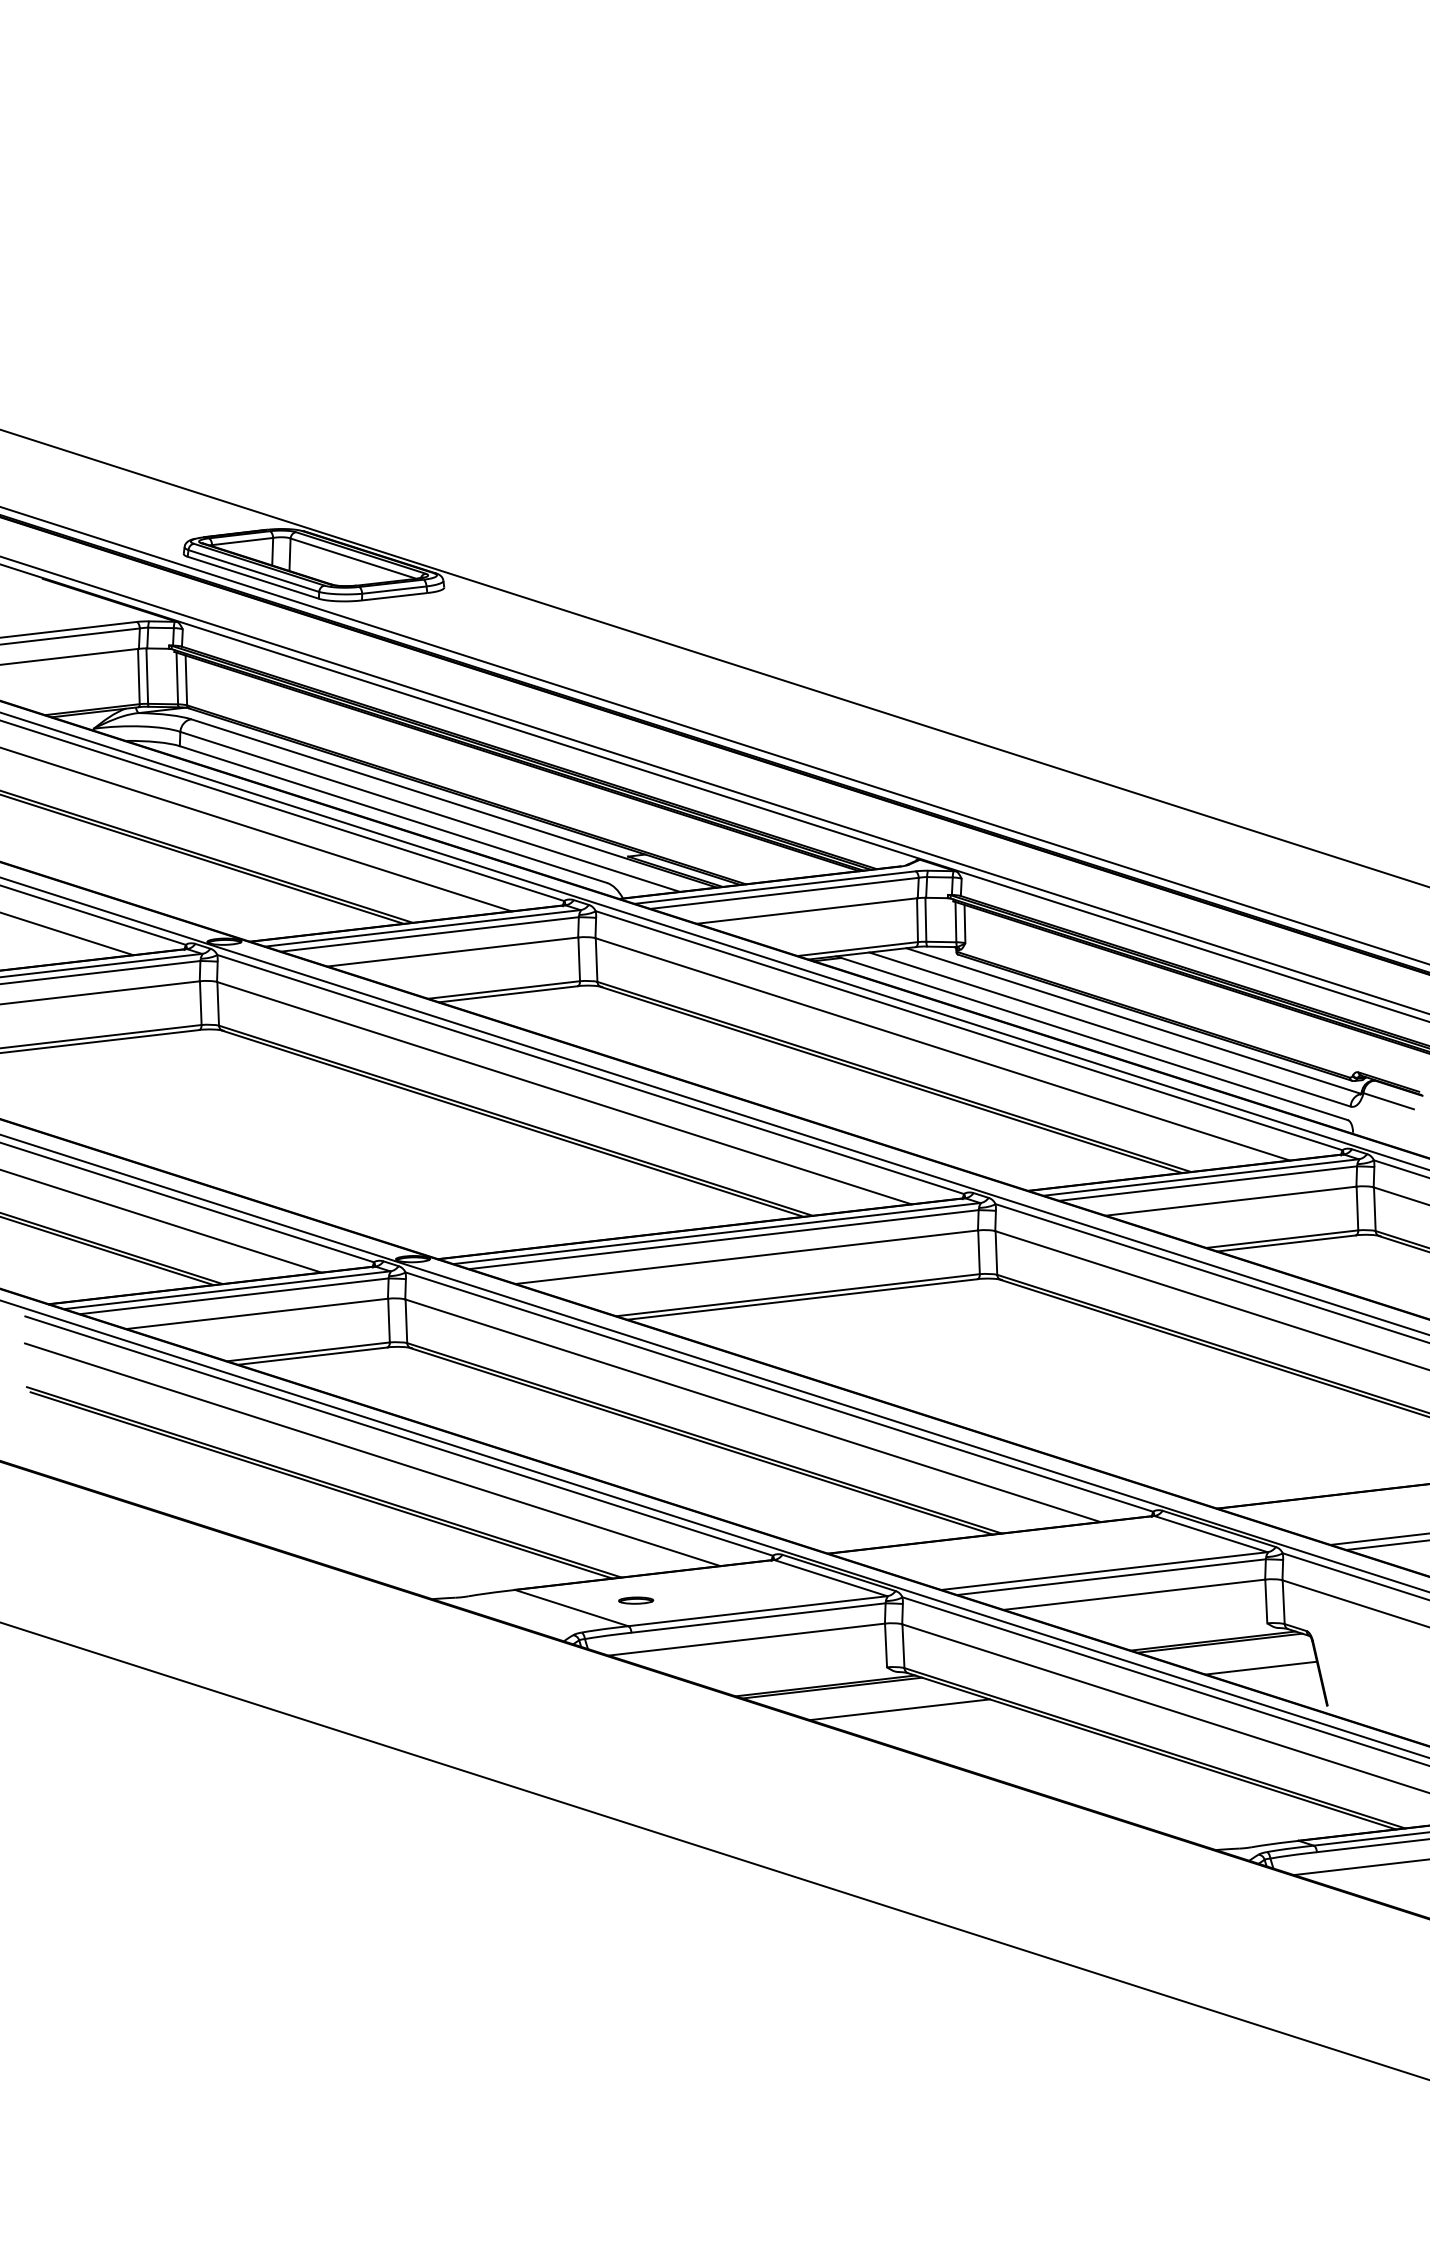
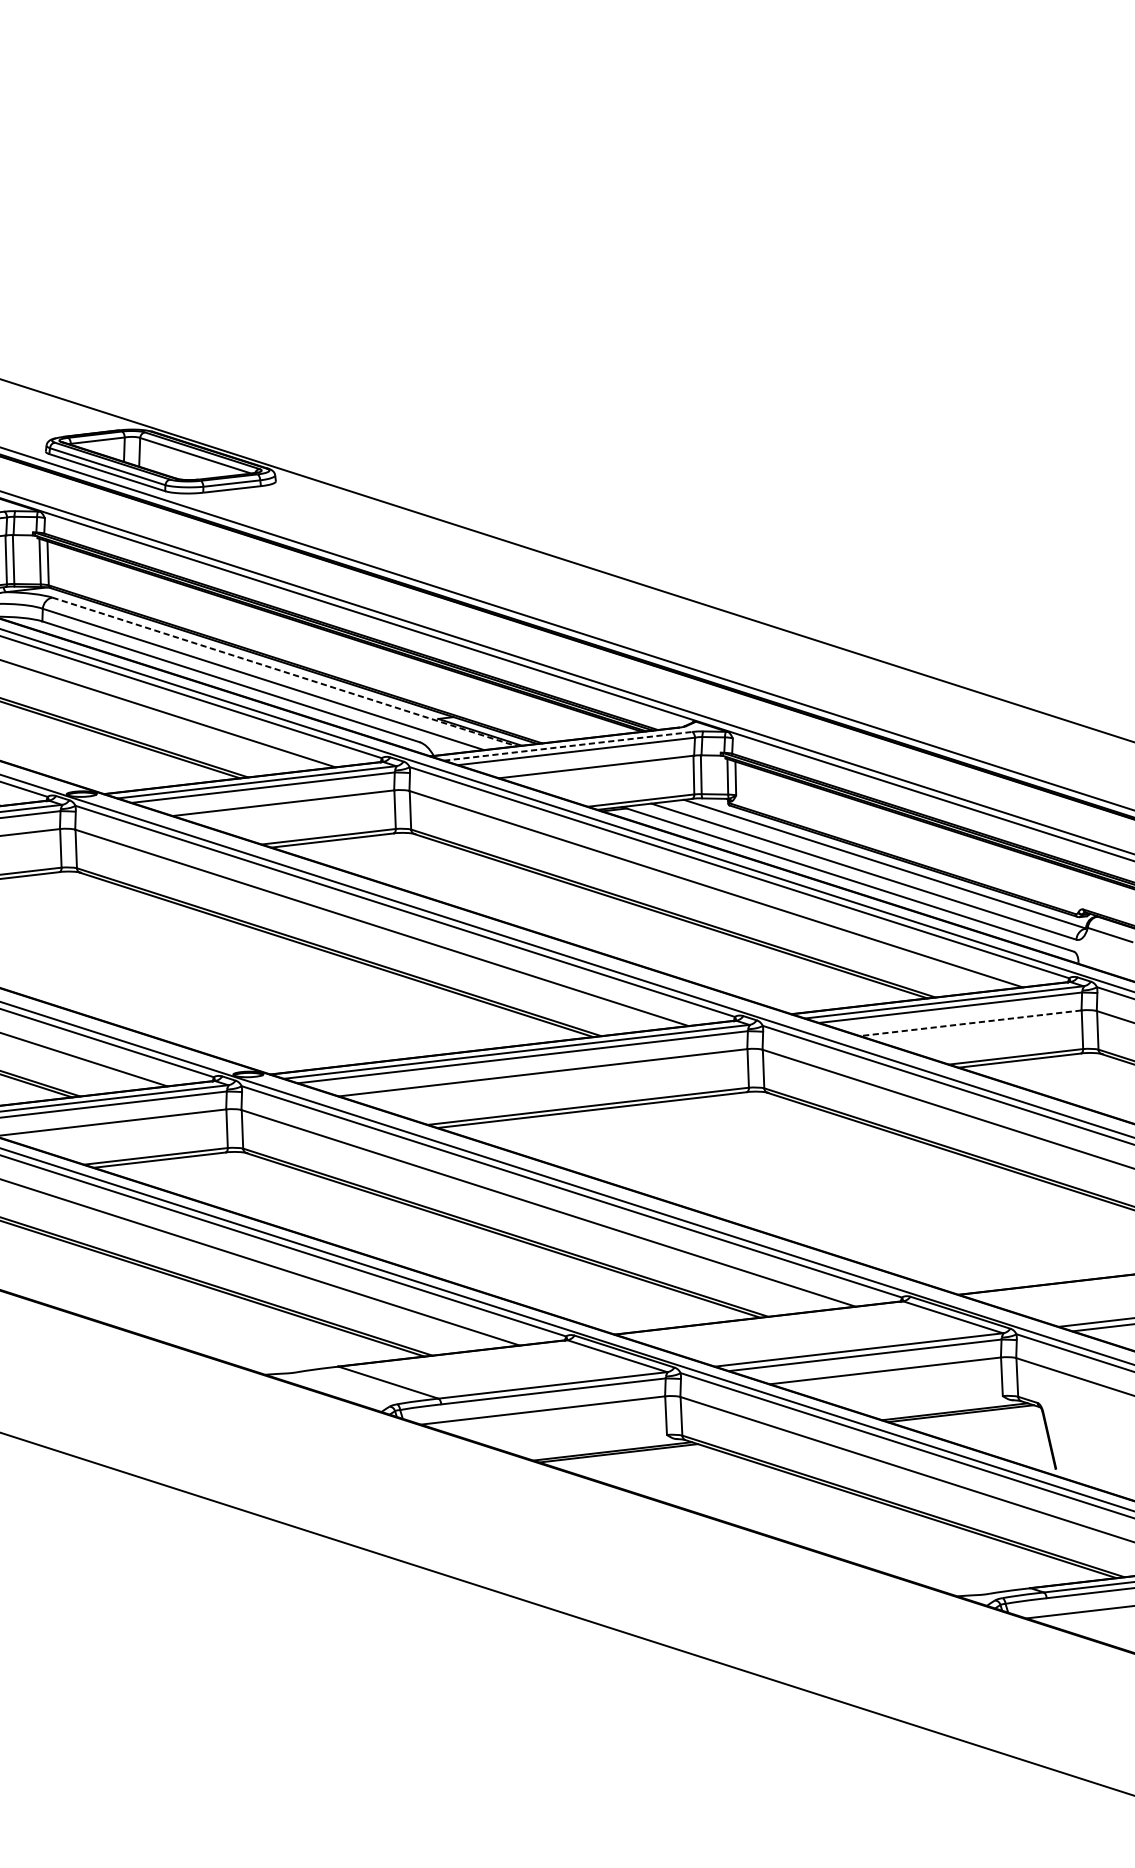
line: (454, 803) -> (284, 672), solid -> dashed
line: (775, 887) -> (568, 746), solid -> dashed
line: (1230, 1201) -> (970, 1023), solid -> dashed
part: (636, 1600) -> (445, 1375), removed
line: (1260, 1667) -> (996, 1435), removed
line: (899, 1709) -> (677, 1472), removed

